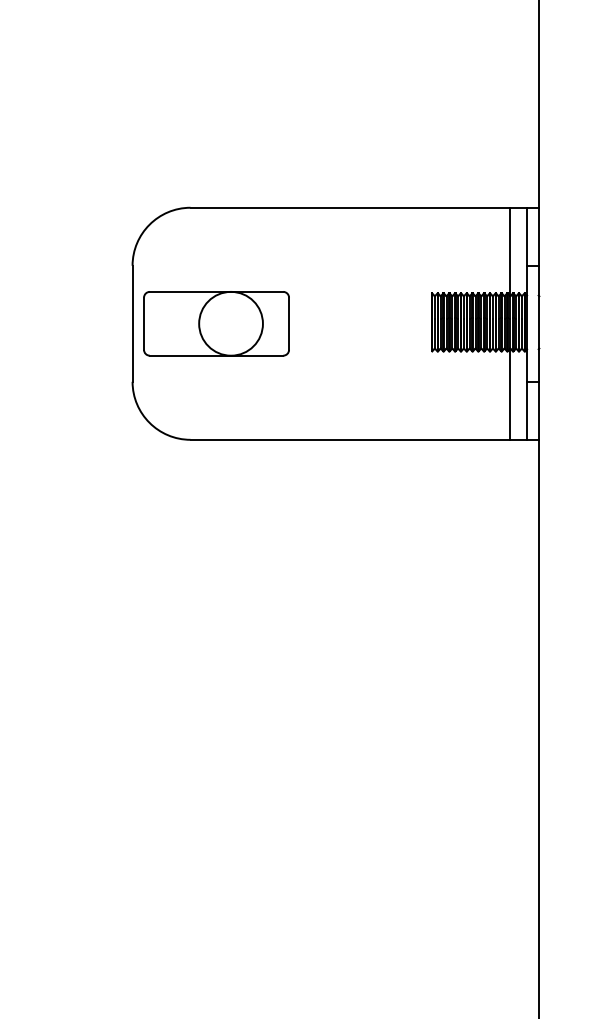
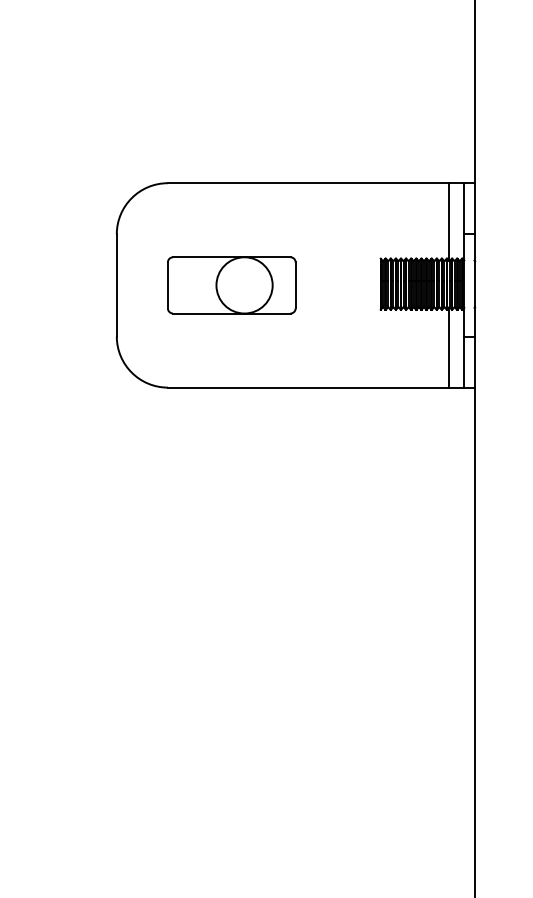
part: (216, 323) -> (231, 285), moved

